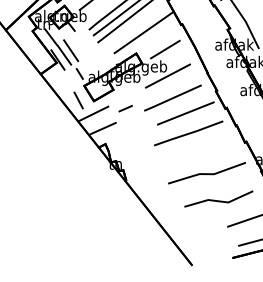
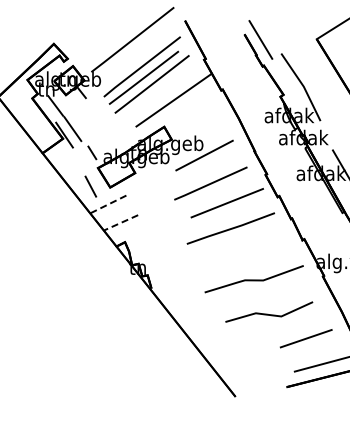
line: (164, 49) -> (200, 121), removed
line: (71, 50) -> (81, 123), removed
line: (125, 108) -> (150, 196), removed
line: (93, 113) -> (109, 203), solid -> dashed
line: (102, 128) -> (121, 222), solid -> dashed

